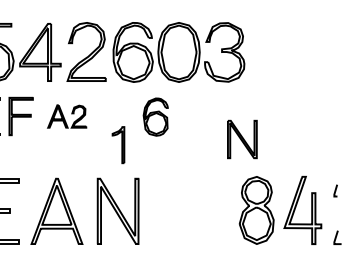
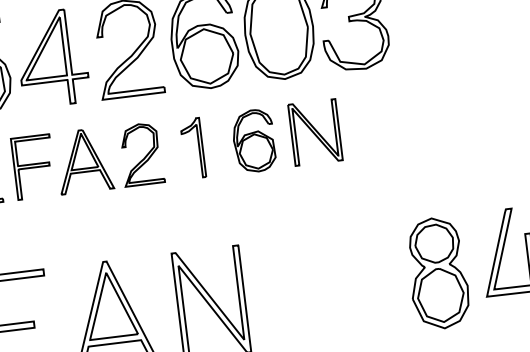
part: (66, 116) -> (107, 157), size x1.67
part: (242, 139) -> (315, 132), moved
part: (118, 145) -> (193, 149), moved

